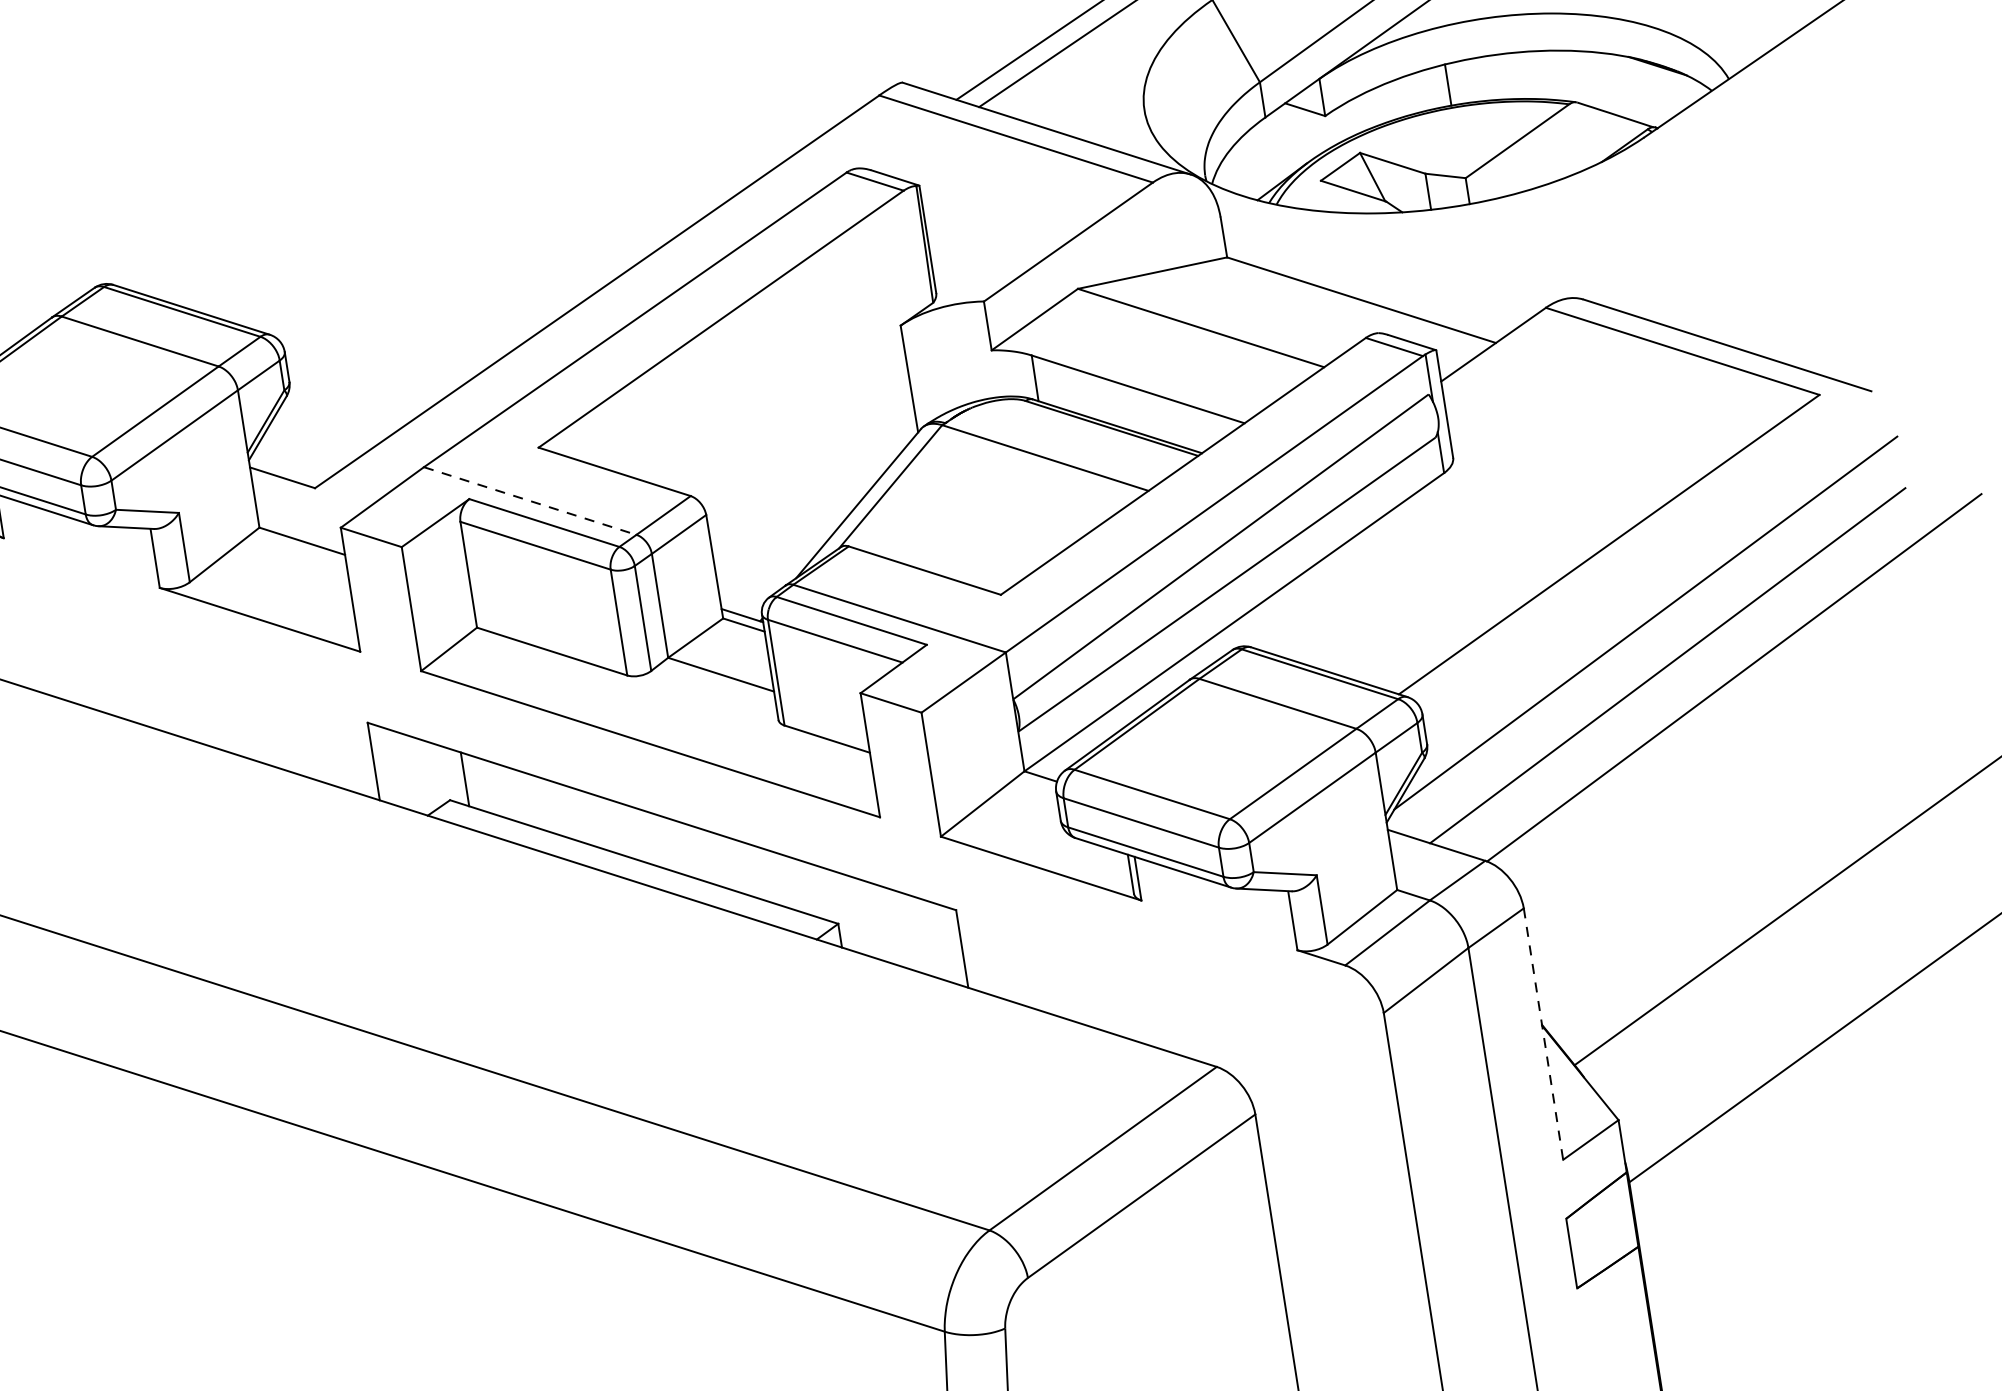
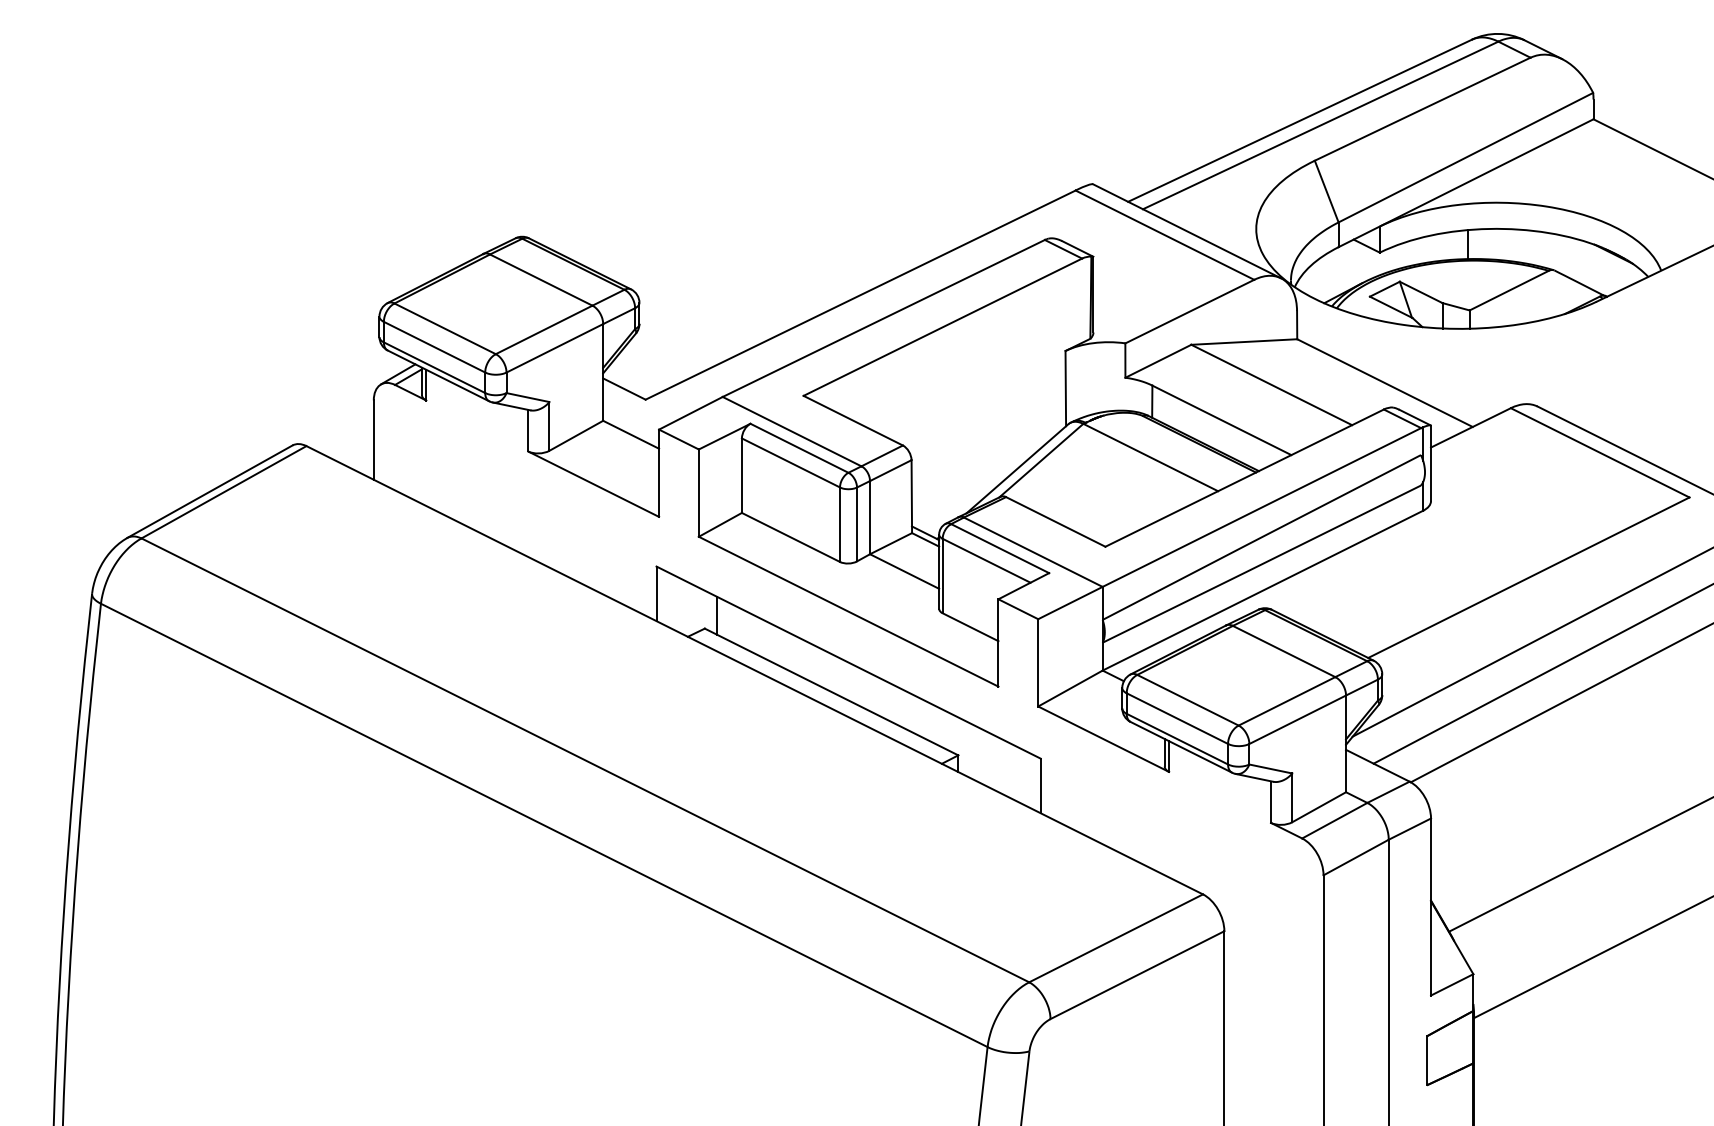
line: (530, 500) -> (792, 431), dashed -> solid
line: (1544, 1034) -> (1431, 907), dashed -> solid

